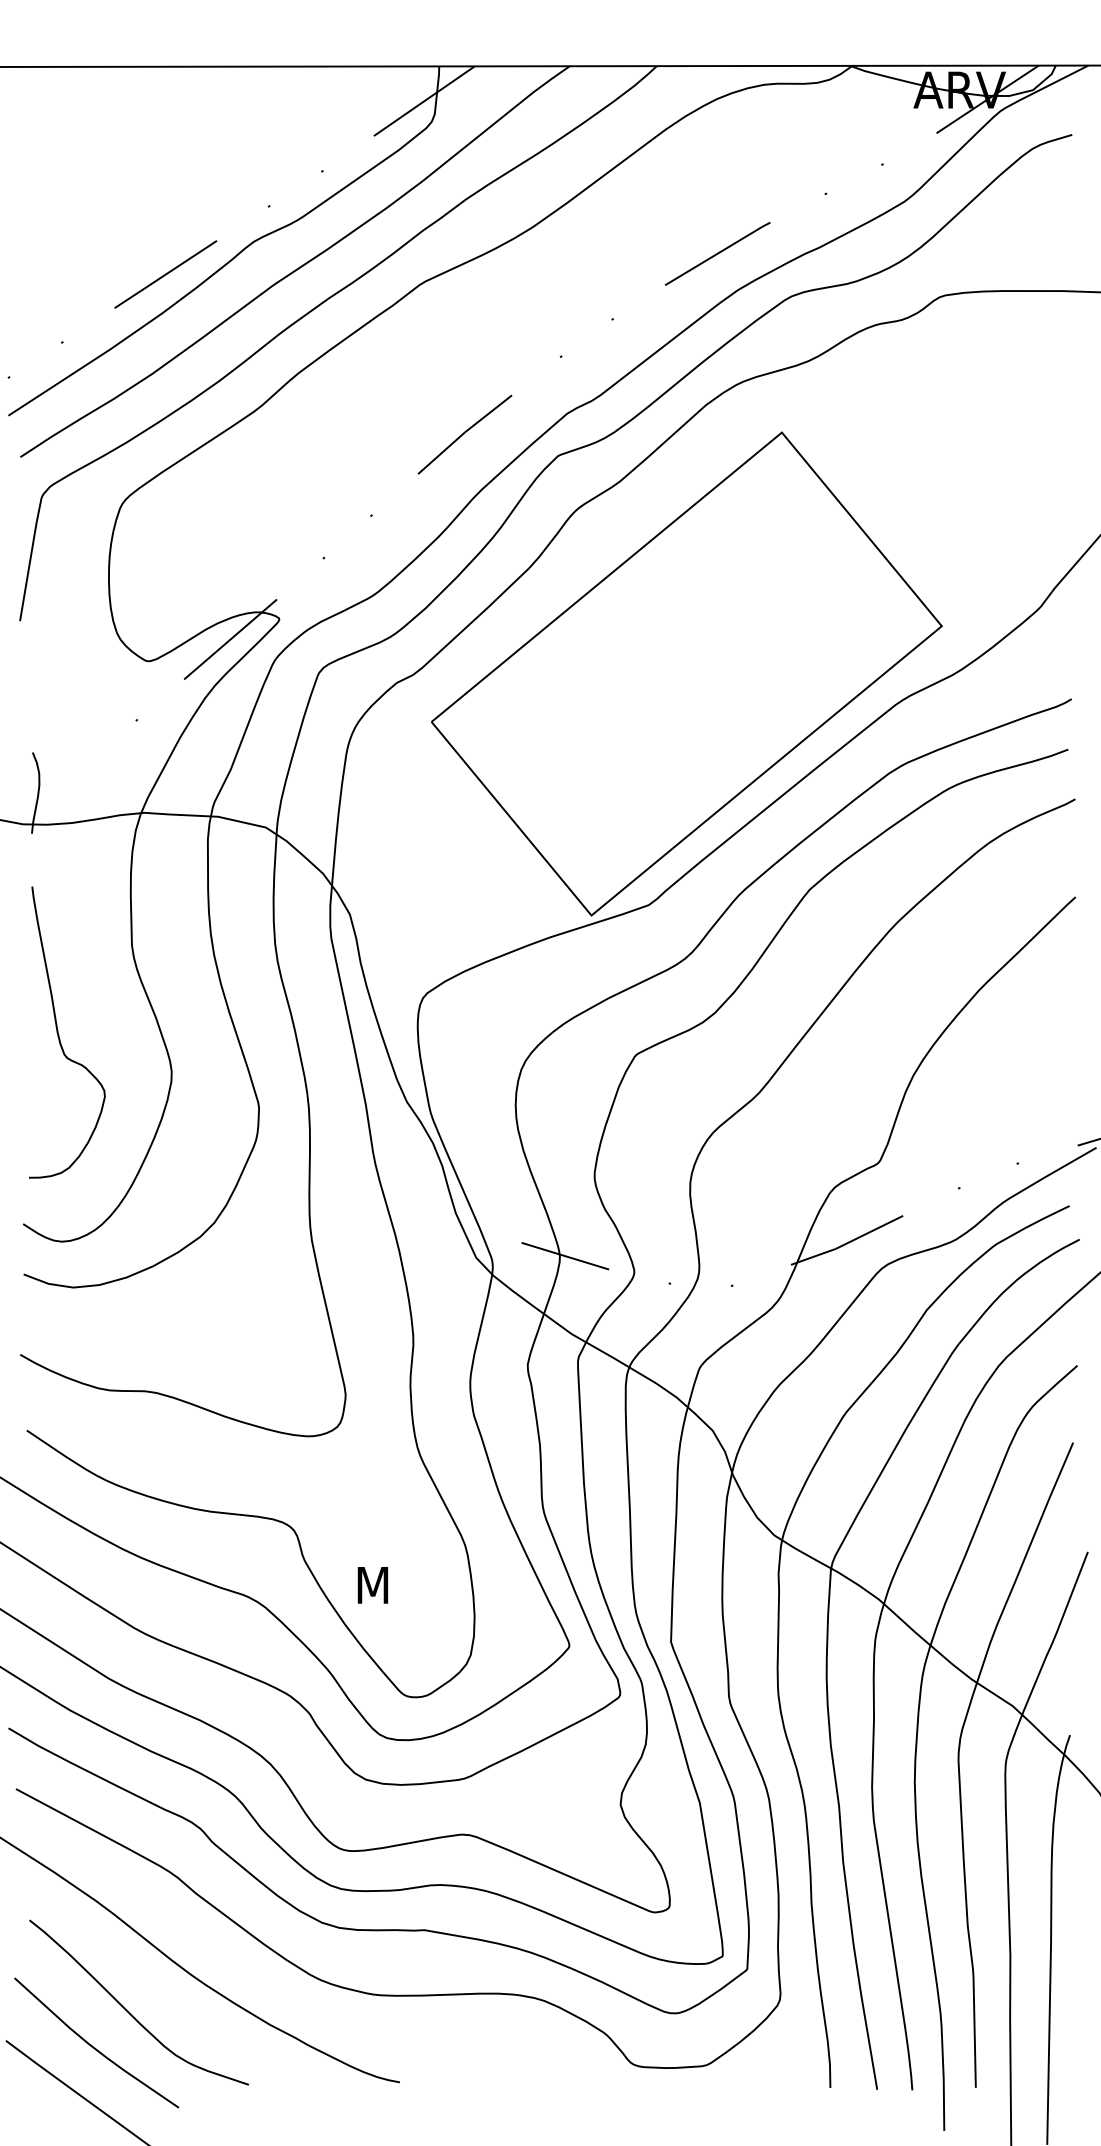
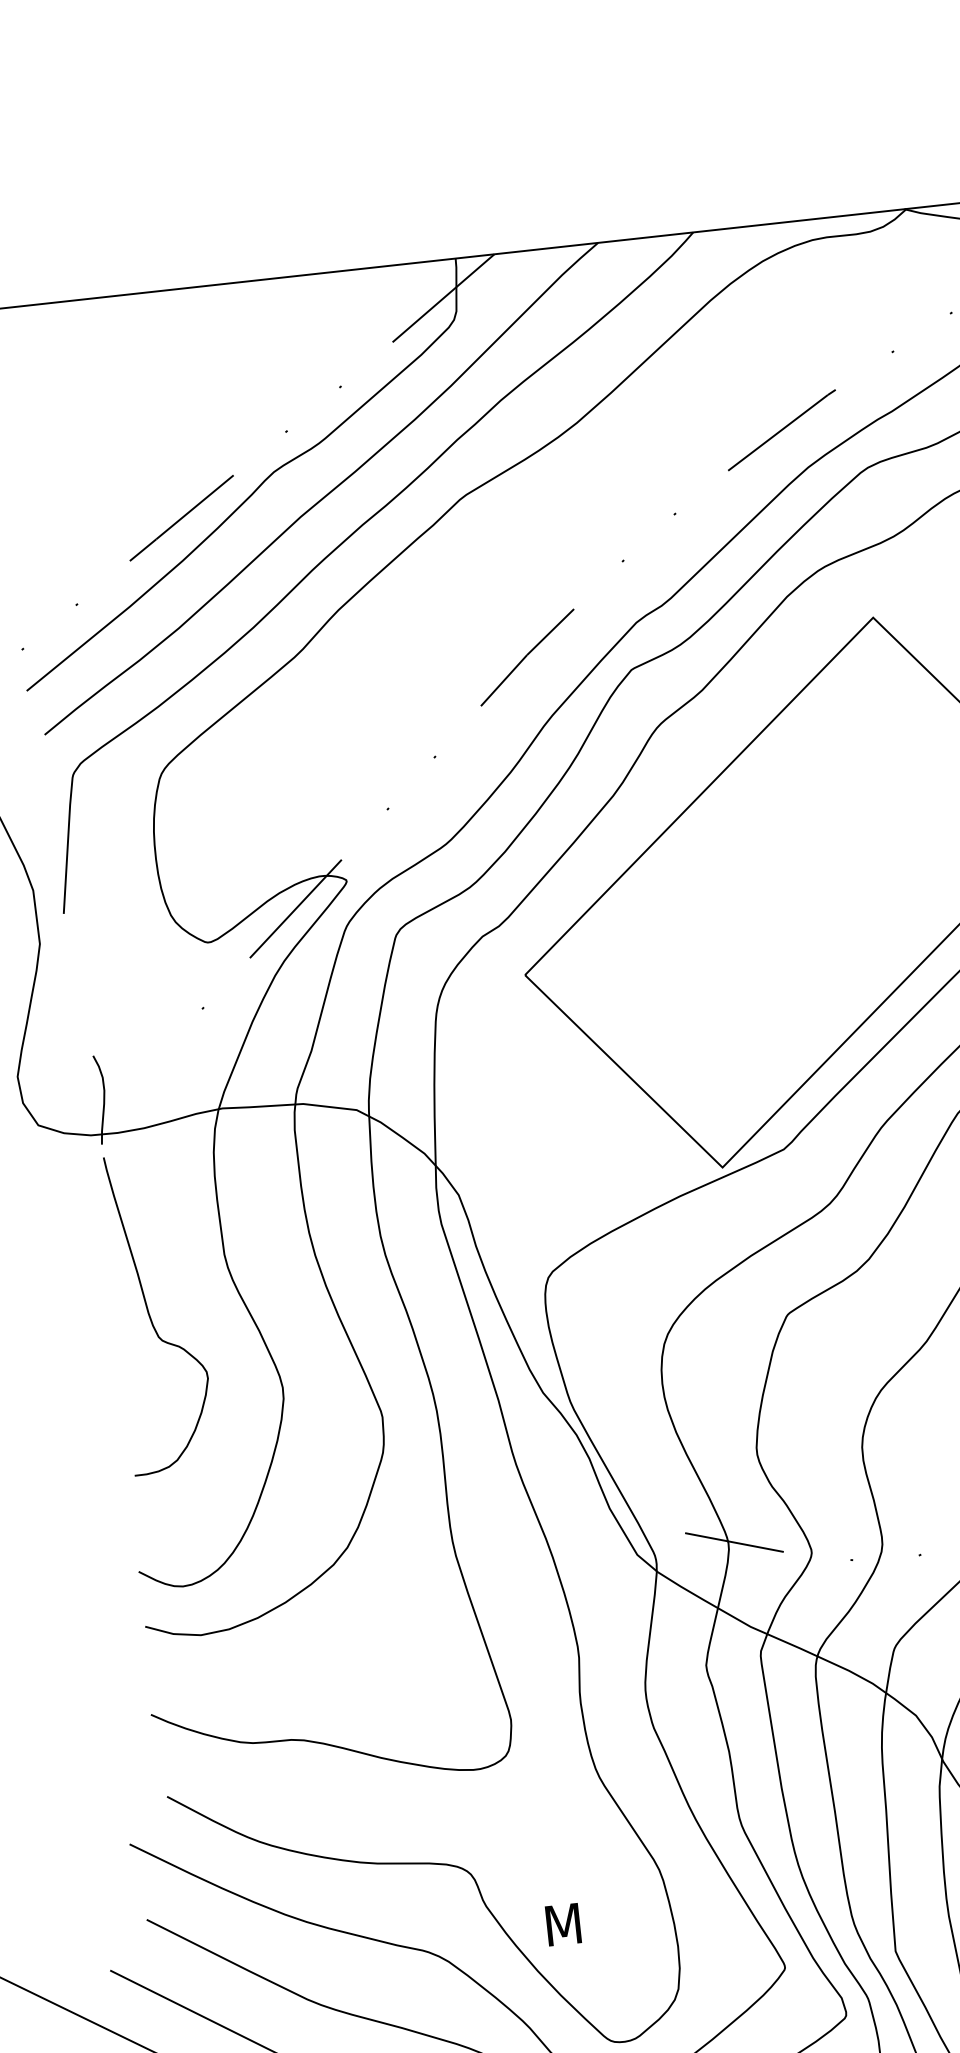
curve: (59, 1034) -> (151, 1315), moved

